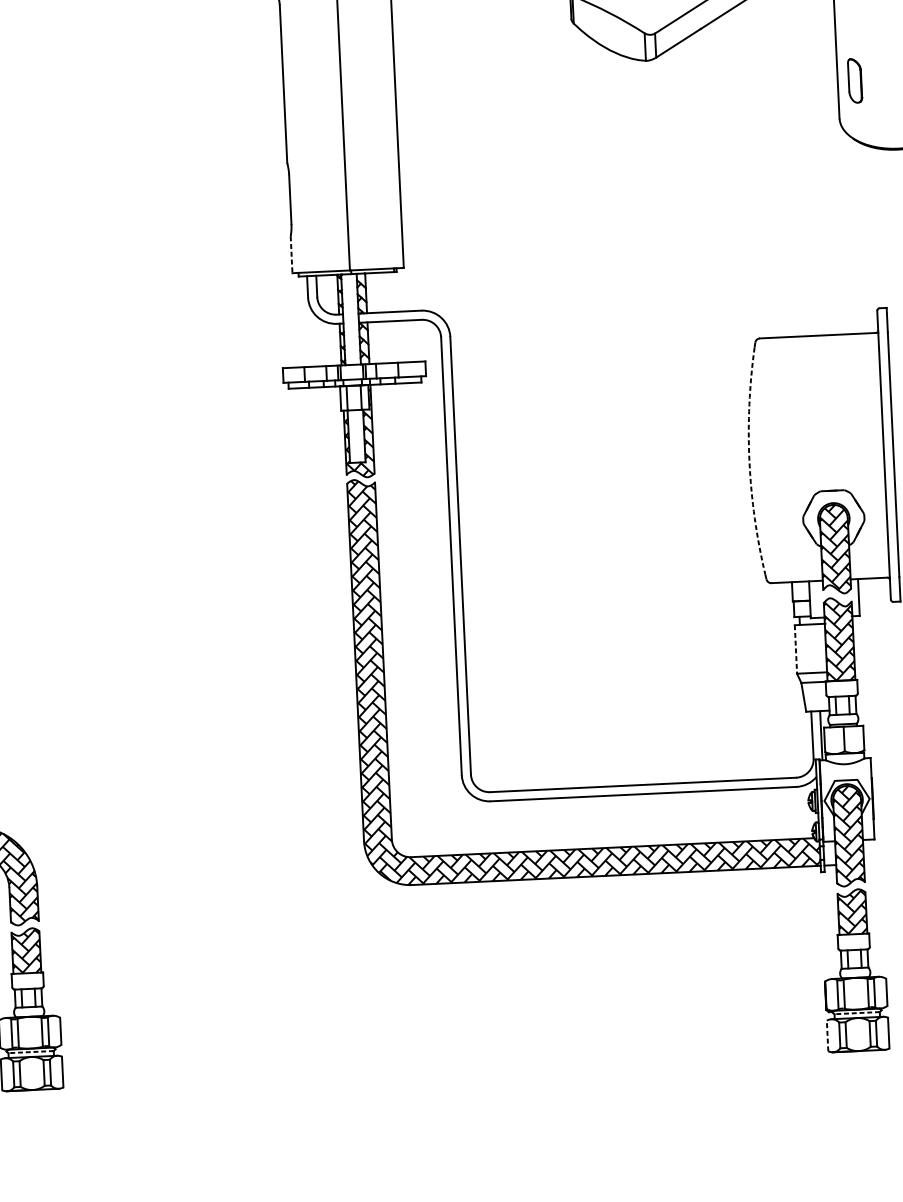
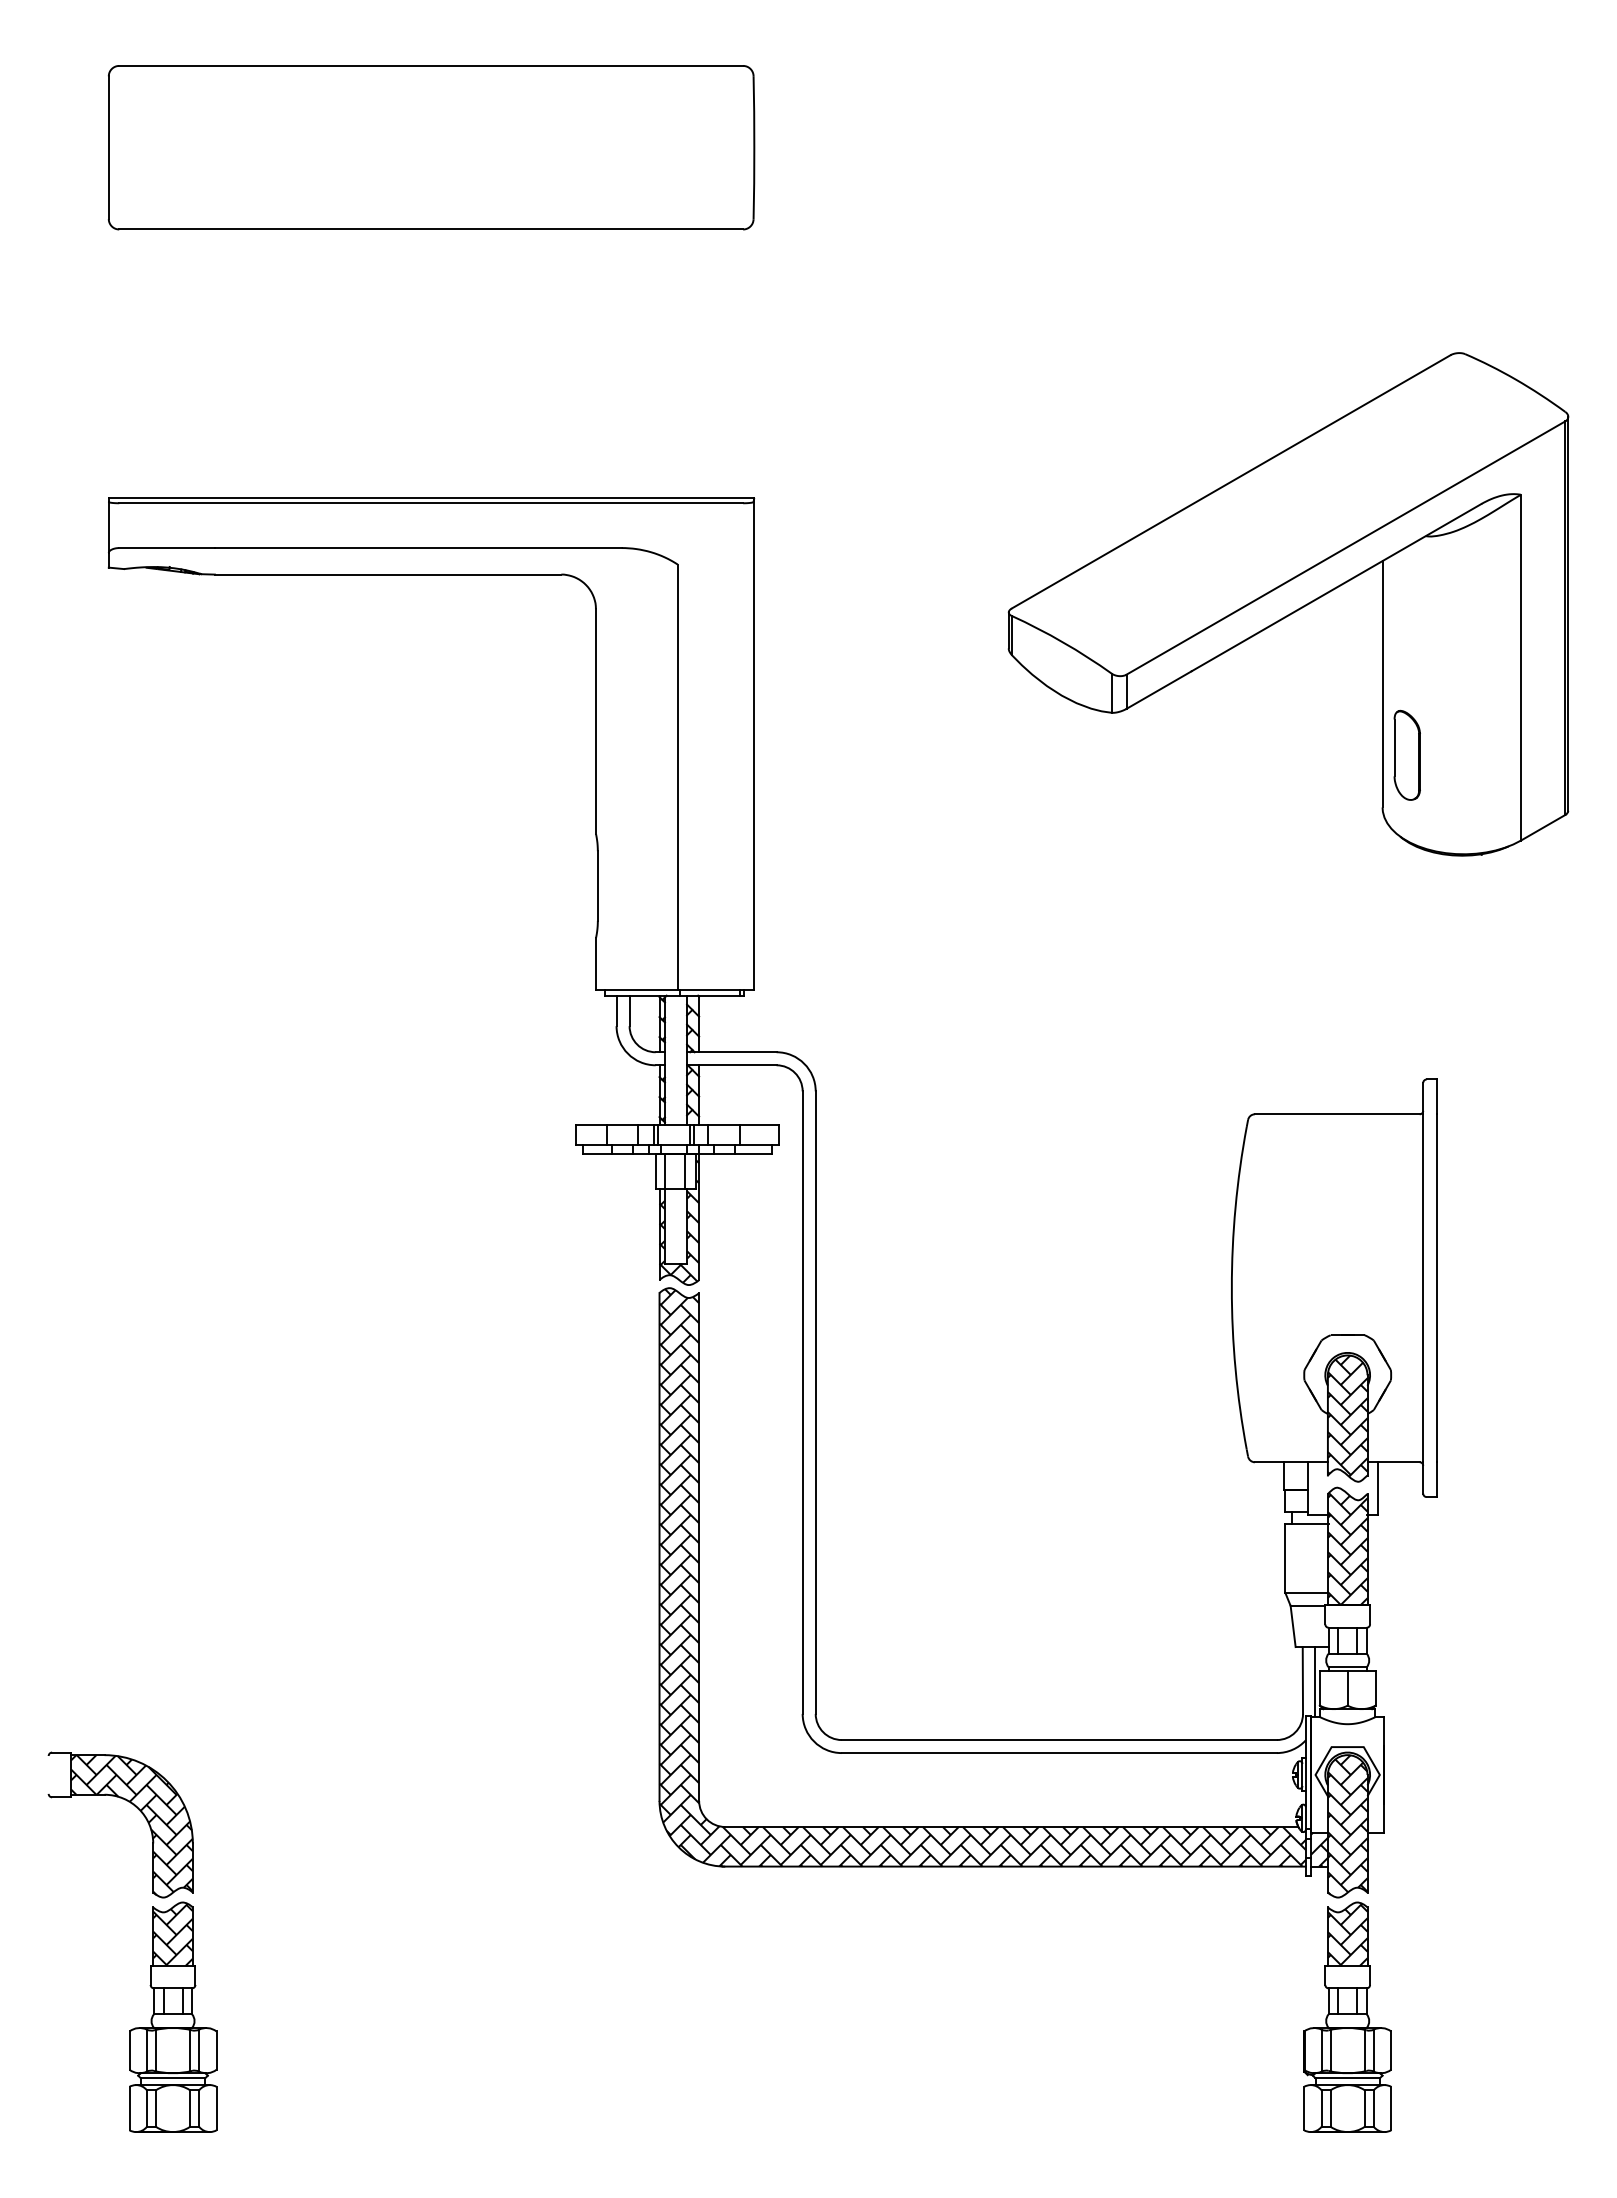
part: (854, 80) -> (1406, 754), size x1.43
line: (291, 254) -> (595, 964), dashed -> solid
arc: (749, 461) -> (1231, 1288), dashed -> solid
line: (796, 649) -> (1285, 1558), dashed -> solid
hatch: (829, 853) -> (1319, 1849), added
line: (857, 1013) -> (1347, 2078), dashed -> solid
line: (827, 1035) -> (1304, 2108), dashed -> solid
line: (30, 1052) -> (172, 2078), dashed -> solid

